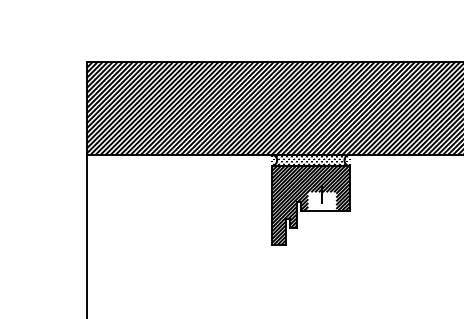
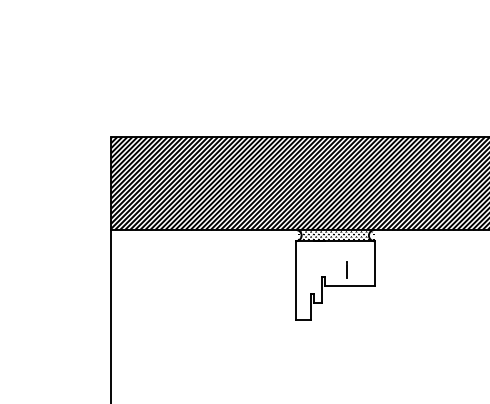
hatch: (311, 205) -> (335, 280), removed

